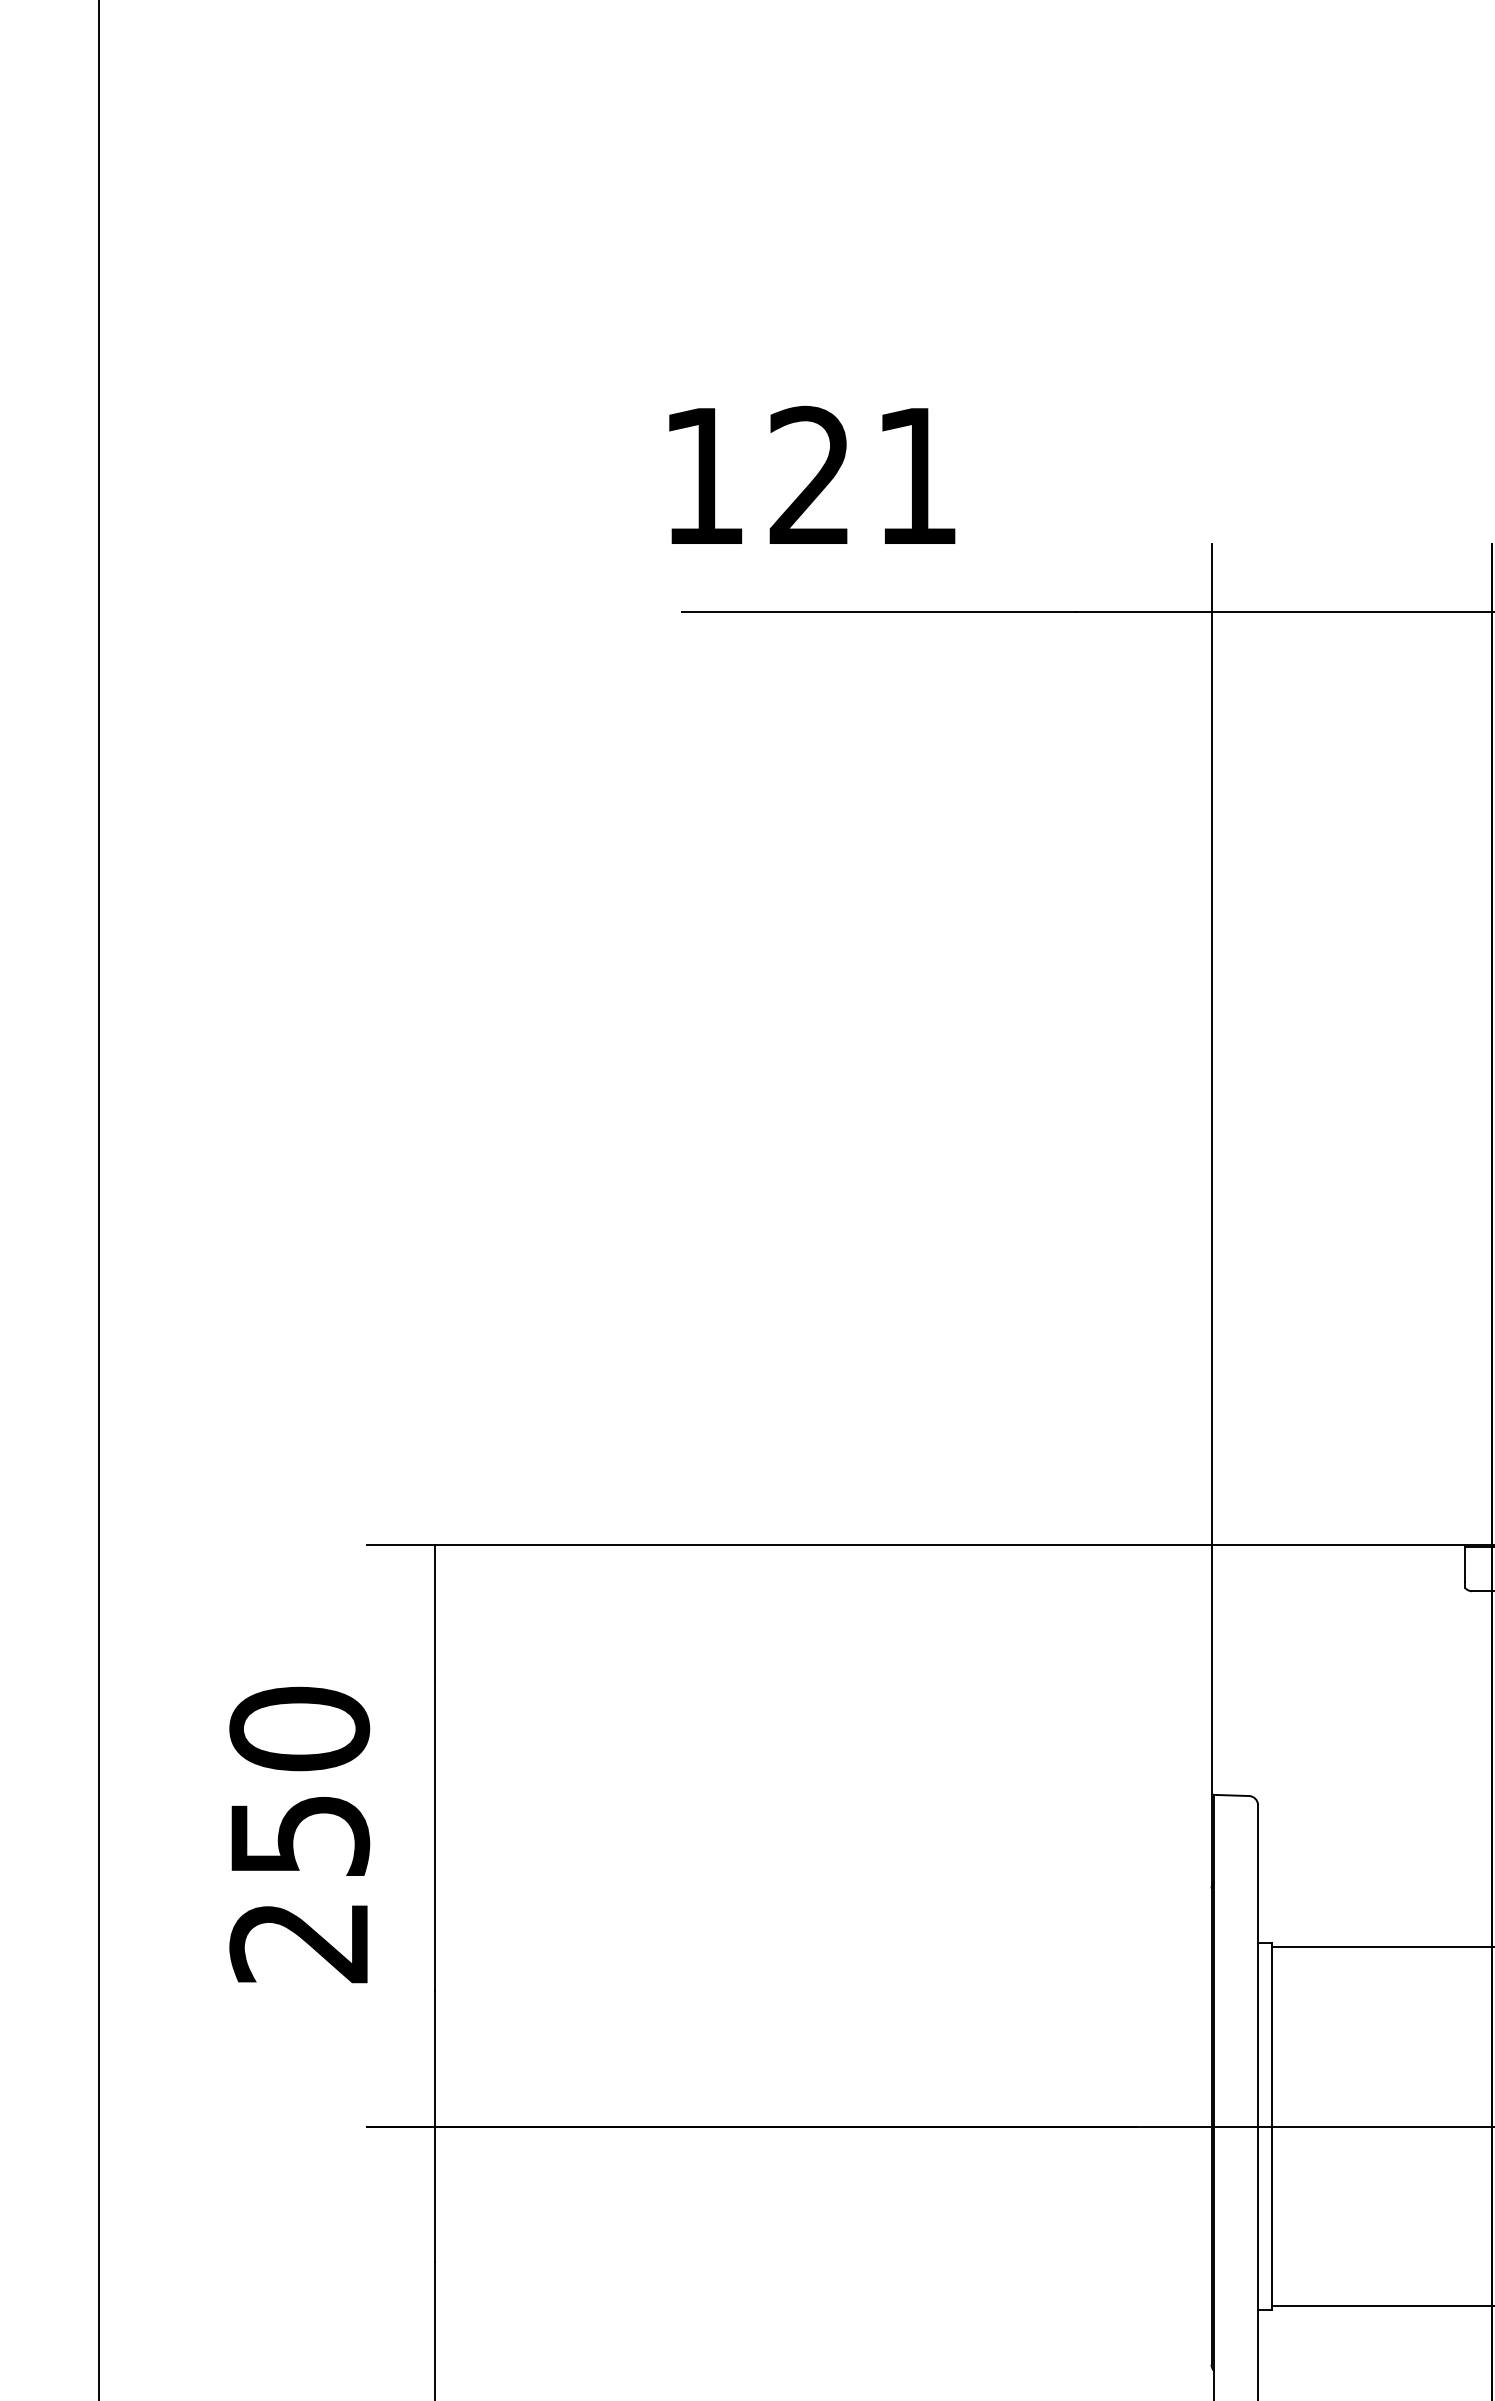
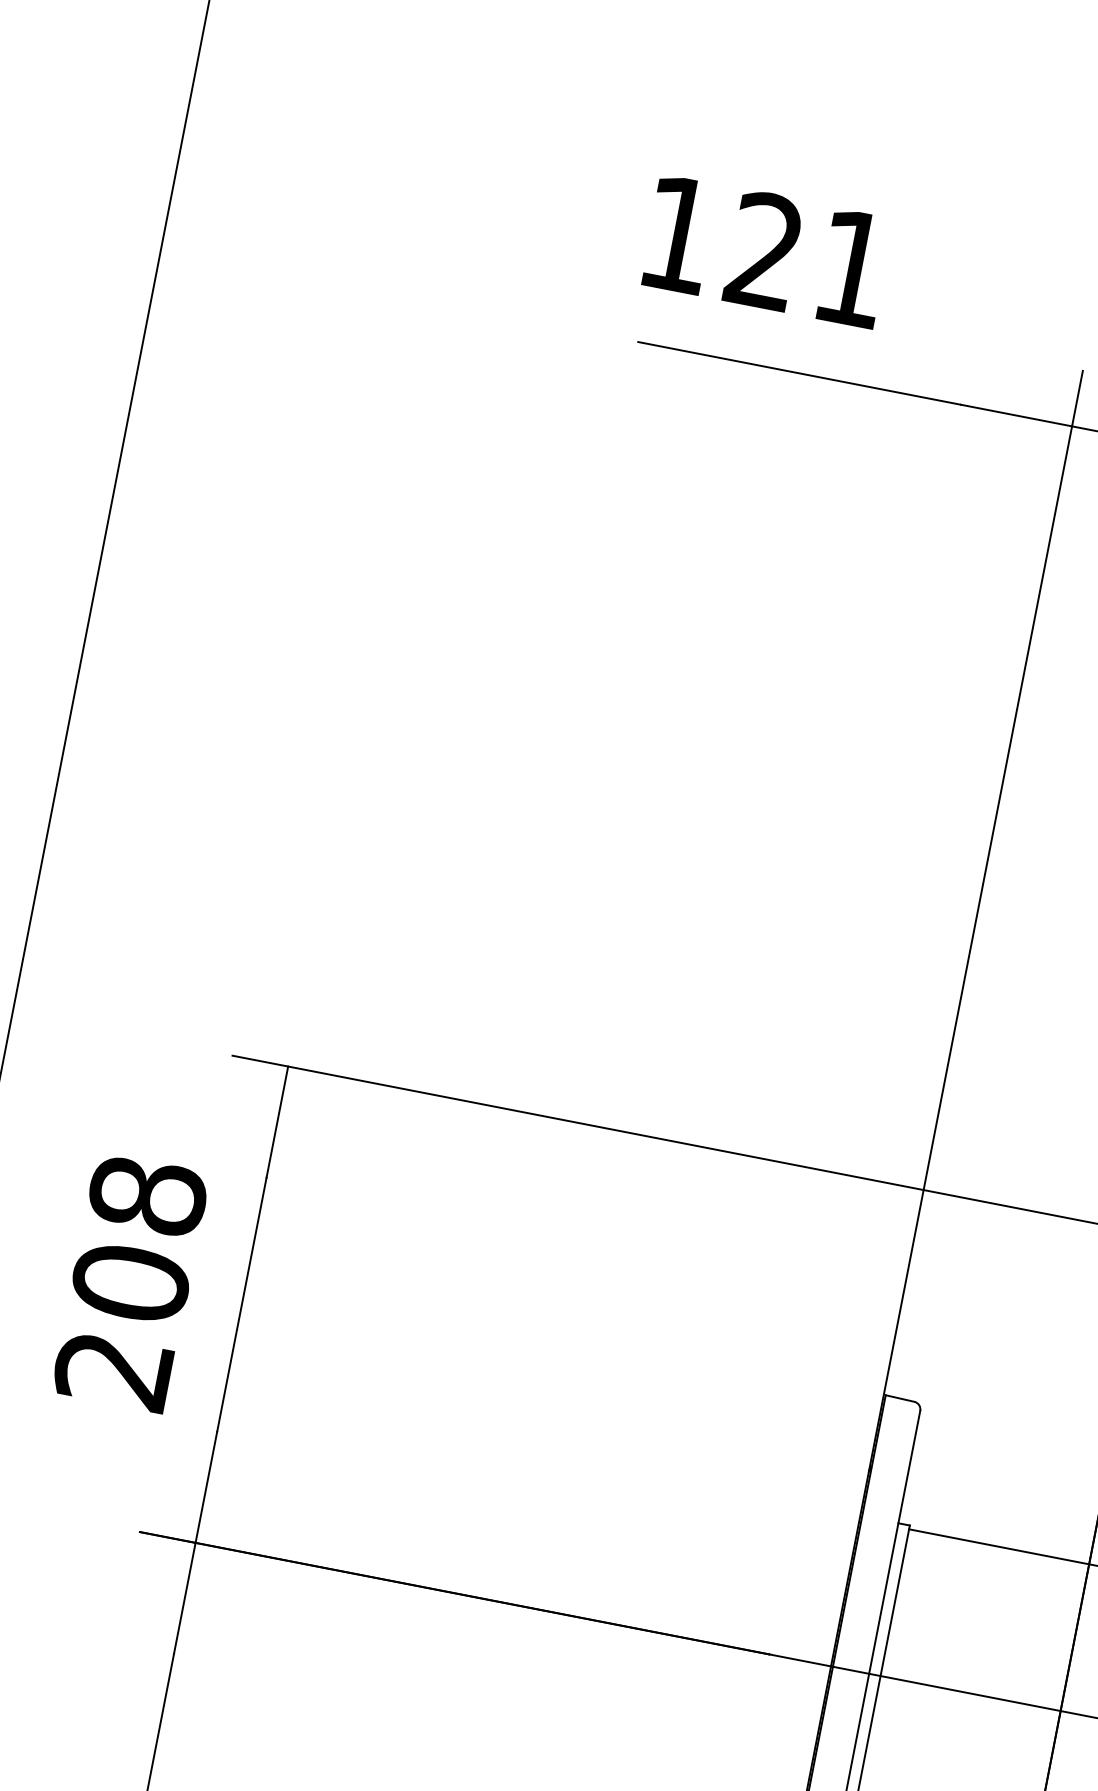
text: (299, 1781) -> (139, 1238), 250 -> 208

